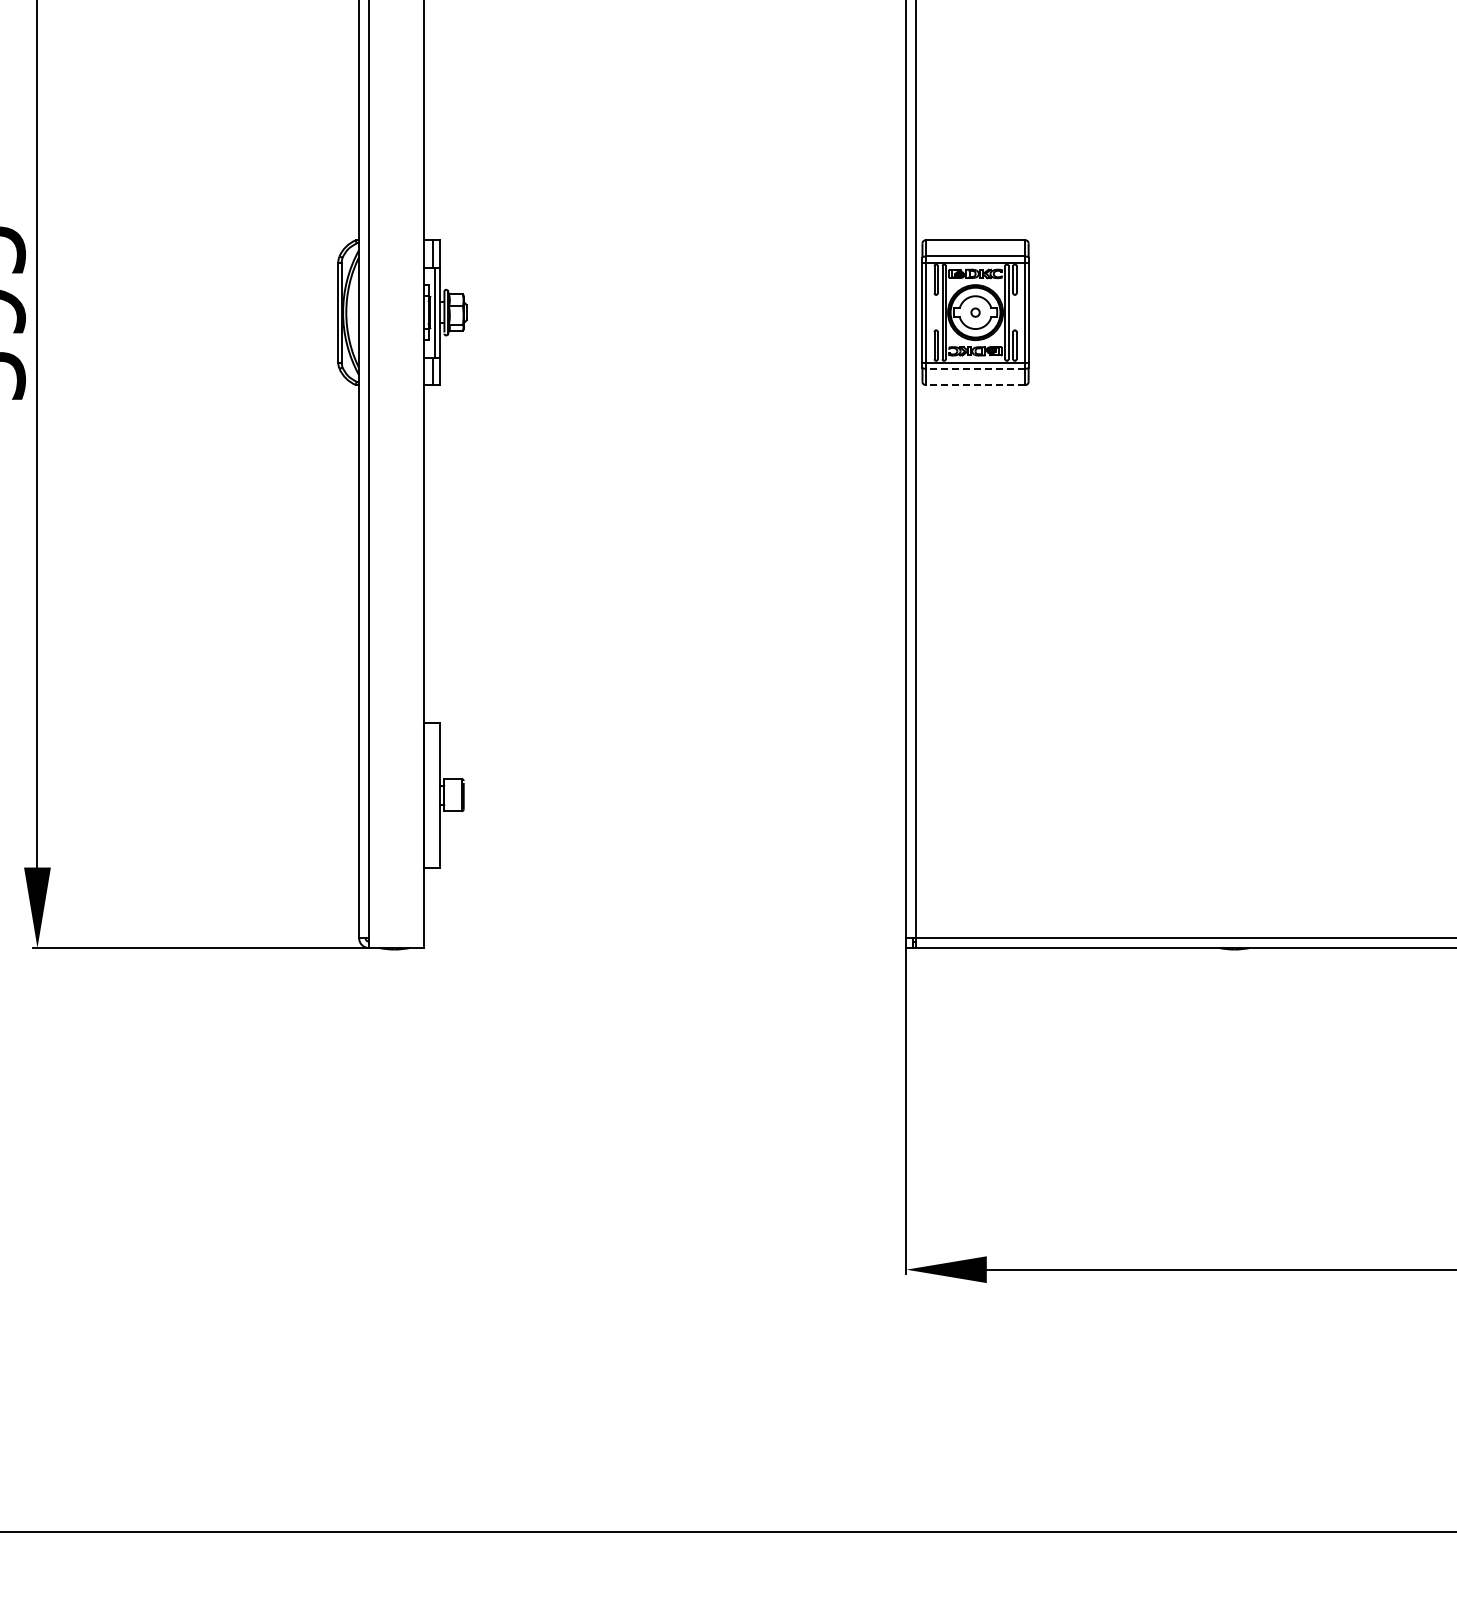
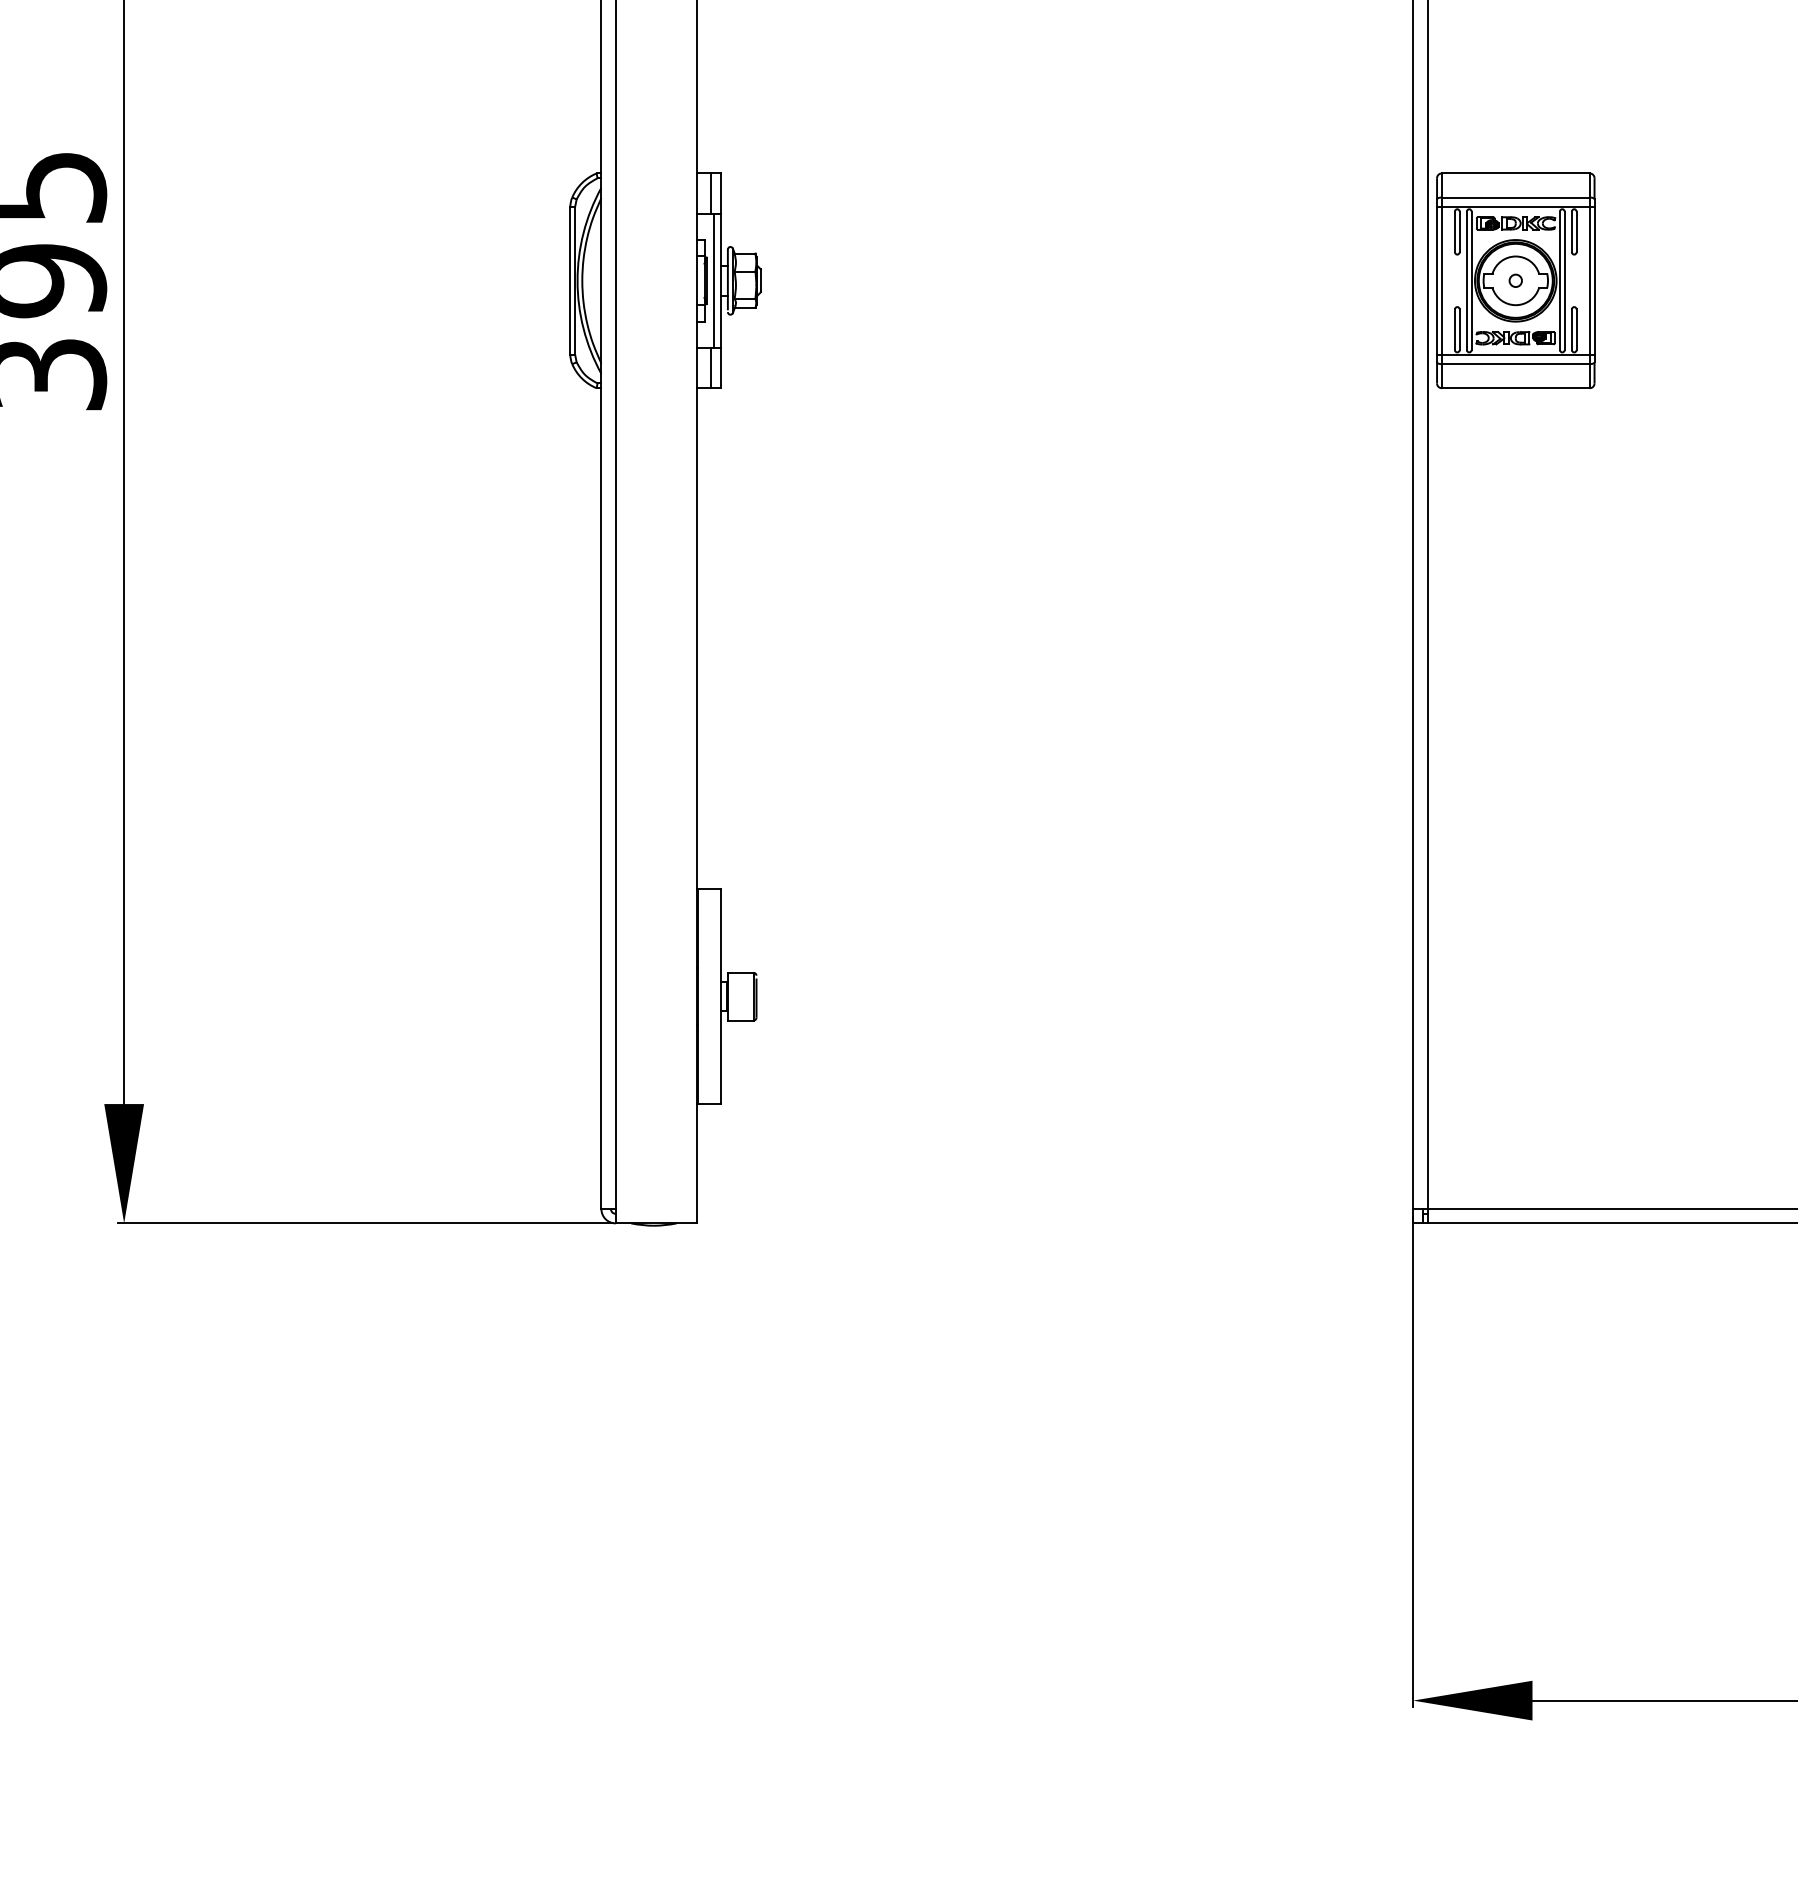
line: (975, 368) -> (1515, 363), dashed -> solid
line: (975, 385) -> (1515, 388), dashed -> solid

